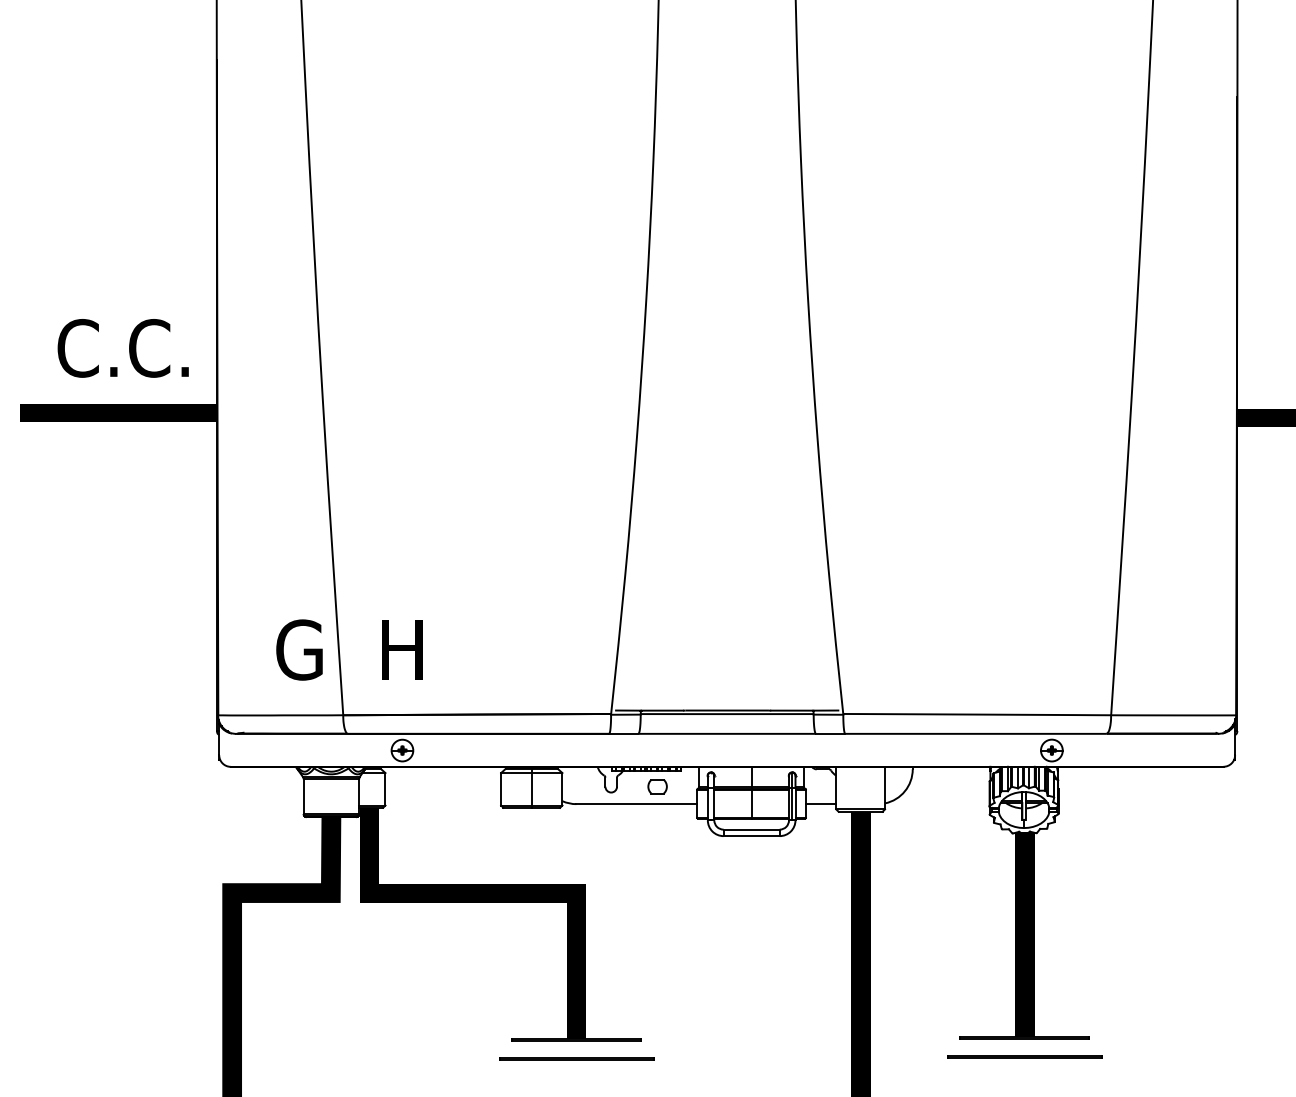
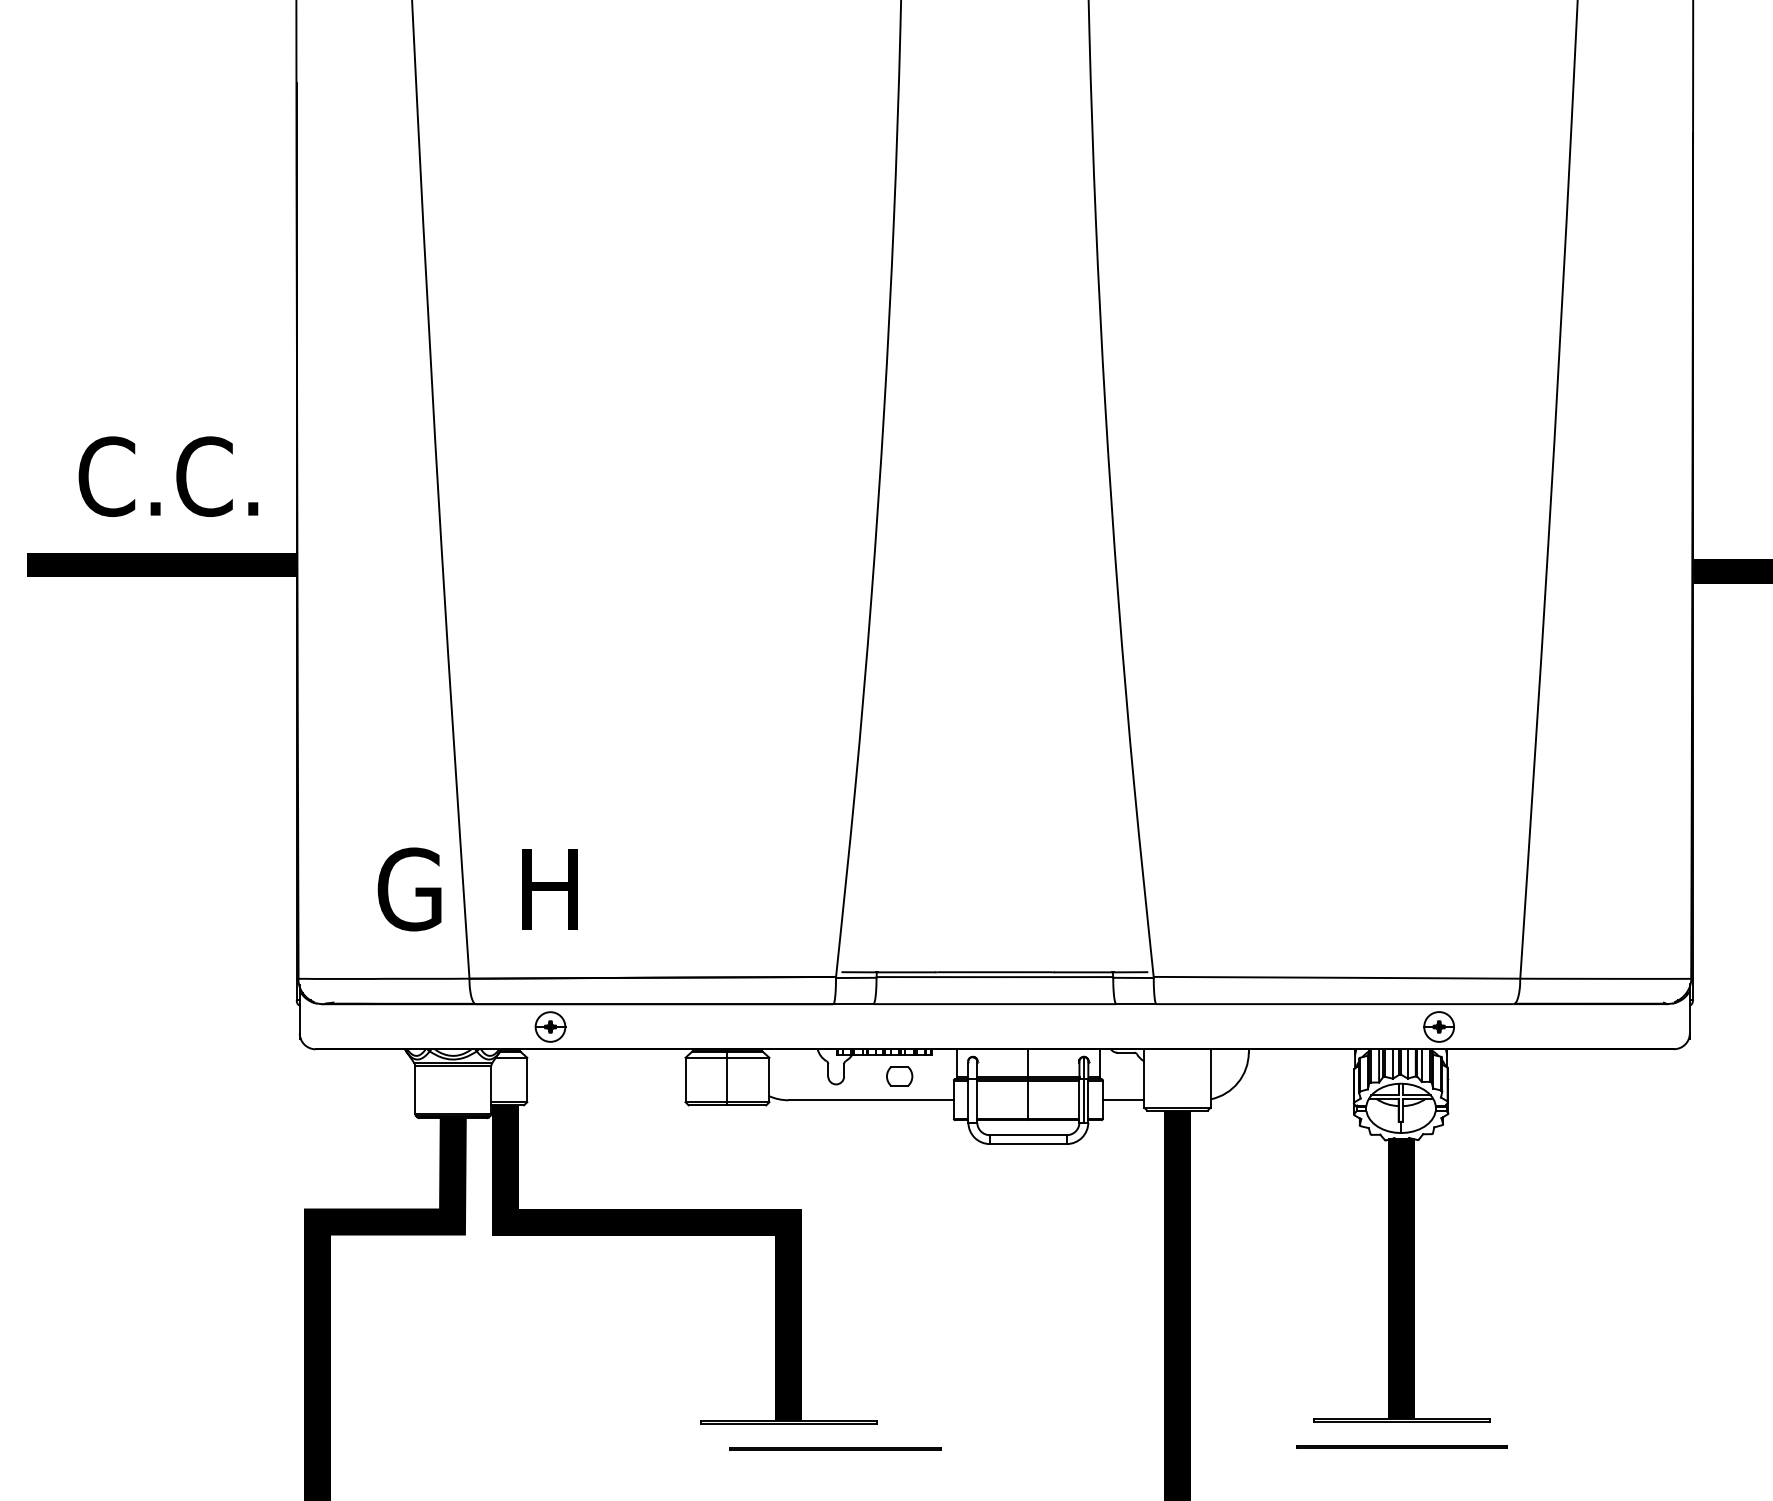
line: (576, 1058) -> (835, 1448), moved

